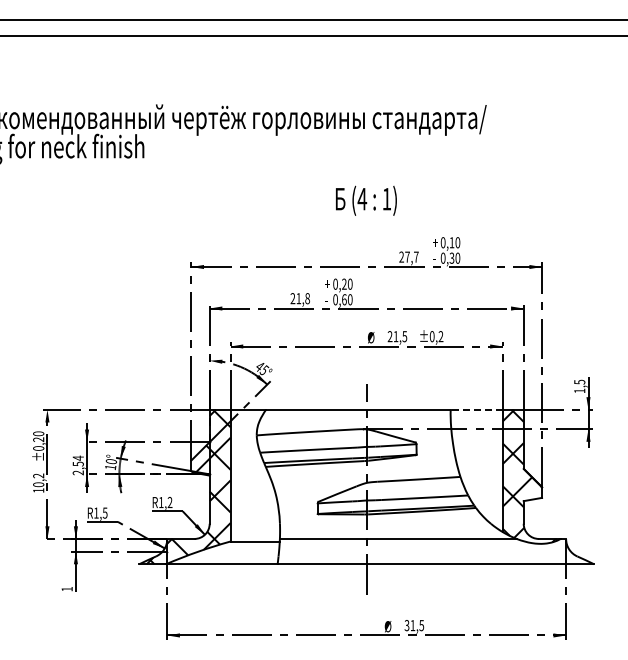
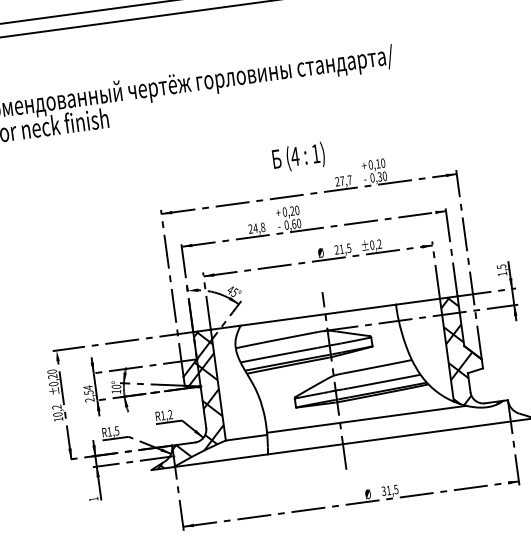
text: (366, 200) -> (298, 157), moved
text: (298, 298) -> (255, 228), 21,8 -> 24,8
line: (476, 409) -> (417, 301), dashed -> solid

